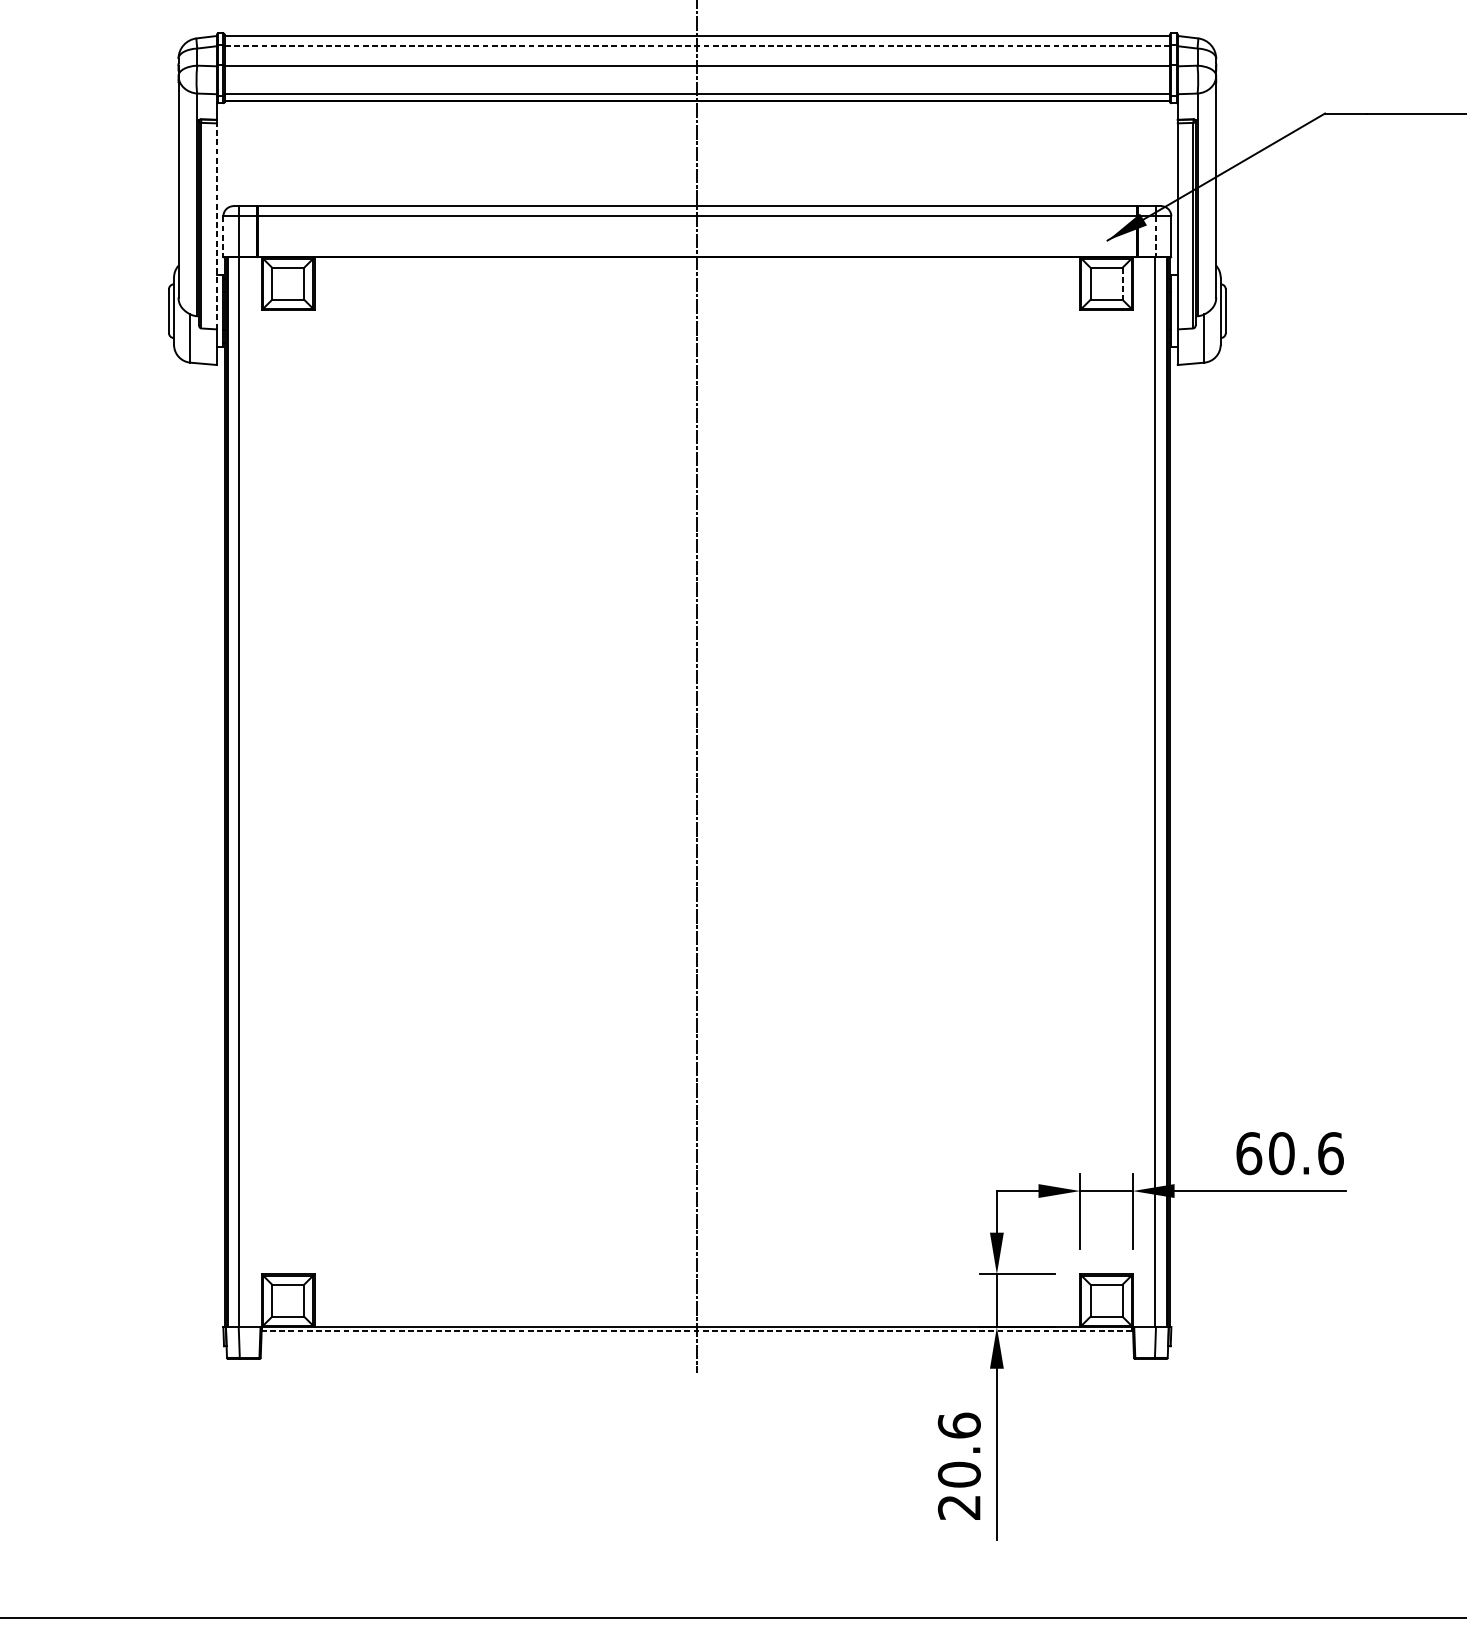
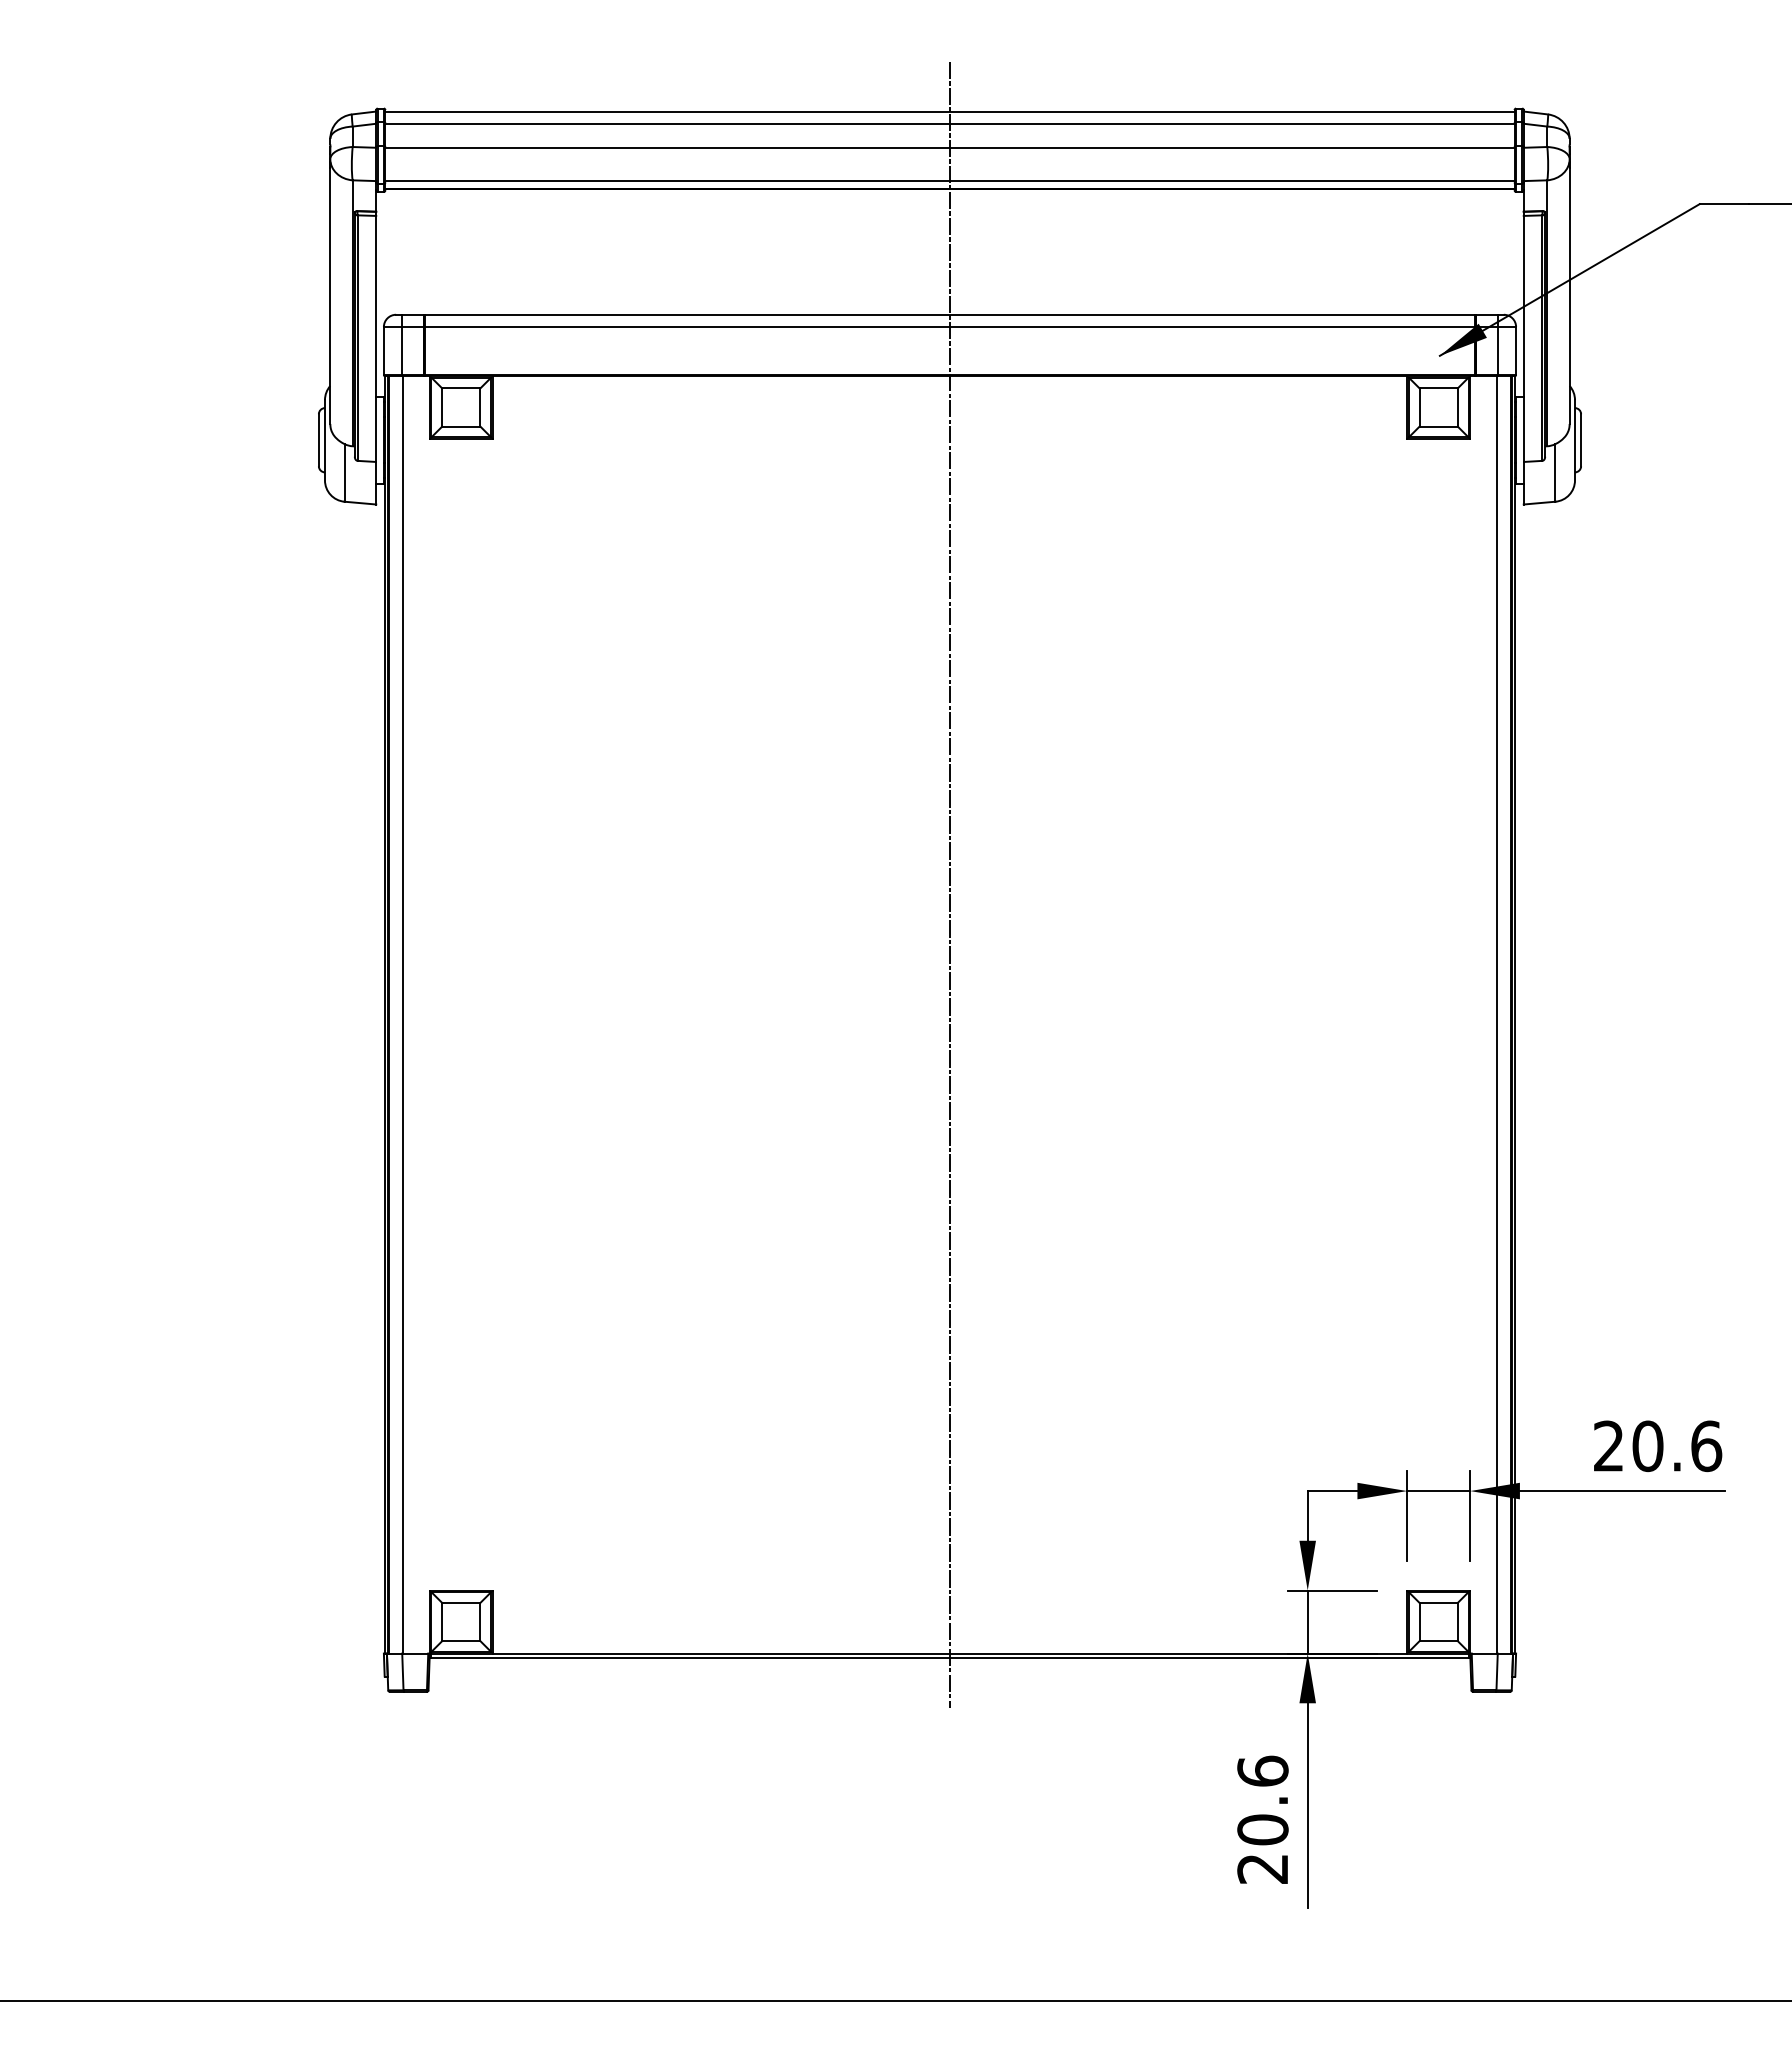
line: (696, 45) -> (949, 123), dashed -> solid
line: (217, 226) -> (376, 338), dashed -> solid
line: (223, 236) -> (383, 351), dashed -> solid
line: (1155, 236) -> (1497, 351), dashed -> solid
line: (1122, 284) -> (1457, 408), dashed -> solid
text: (1248, 1153) -> (1608, 1446), 60.6 -> 20.6
line: (696, 1331) -> (949, 1658), dashed -> solid

